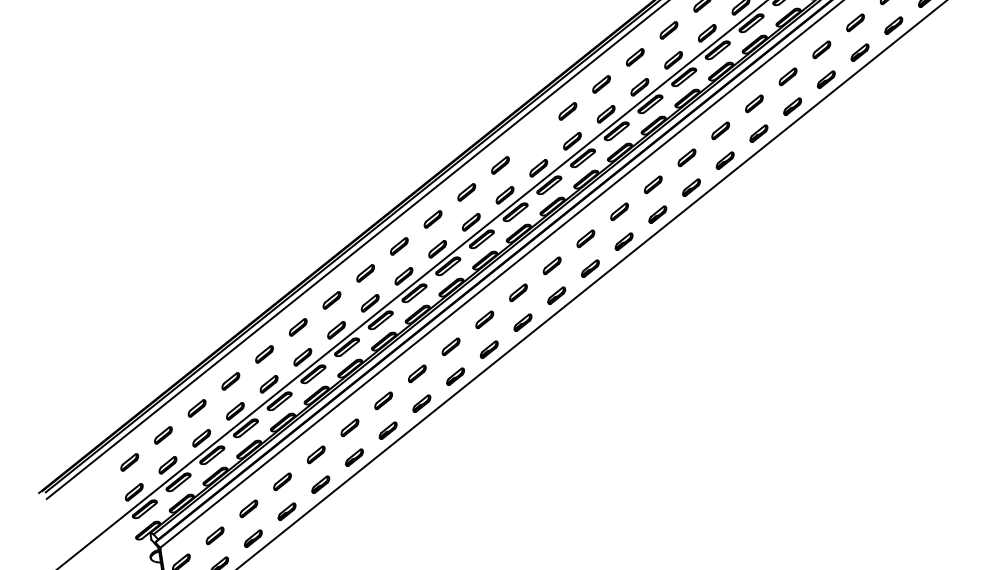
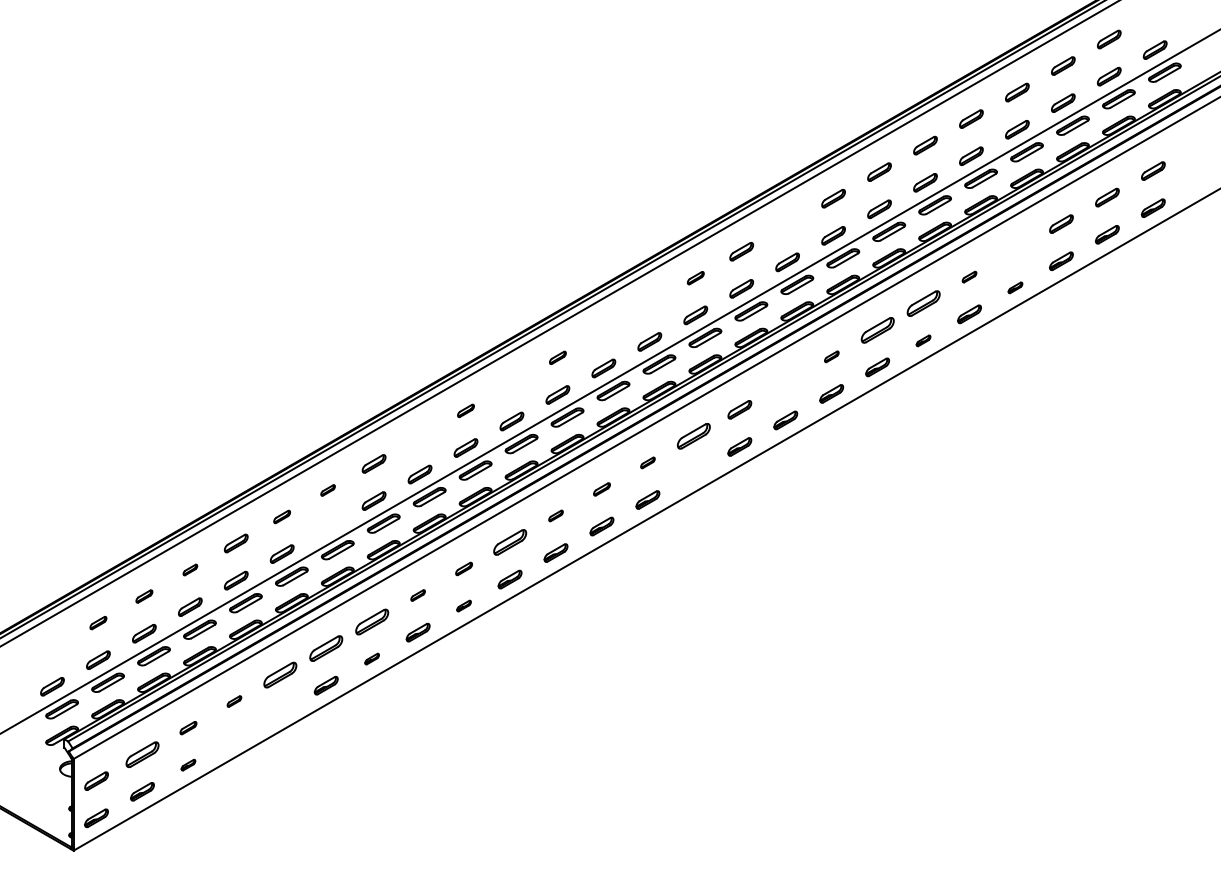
part: (855, 22) -> (1015, 250), removed
part: (668, 29) -> (787, 224), removed
part: (821, 49) -> (969, 276), size x0.6
part: (860, 52) -> (1015, 287), size x0.6
part: (787, 76) -> (923, 303), size x1.4
part: (601, 83) -> (695, 277), size x0.7
part: (754, 103) -> (877, 329), size x1.4
part: (792, 106) -> (923, 340), size x0.6
part: (567, 111) -> (649, 304), removed
part: (720, 130) -> (831, 356), size x0.6
part: (686, 158) -> (785, 383), removed
part: (500, 165) -> (557, 357), size x0.7
part: (466, 192) -> (511, 384), removed
part: (619, 212) -> (693, 436), size x1.4
part: (432, 219) -> (465, 410), size x0.7
part: (585, 238) -> (647, 462), size x0.6
part: (623, 241) -> (693, 473), removed
part: (398, 246) -> (419, 437), removed
part: (551, 266) -> (601, 489), size x0.7
part: (517, 292) -> (555, 515), size x0.6
part: (331, 300) -> (327, 490), size x0.6
part: (484, 319) -> (509, 542), size x1.4
part: (297, 327) -> (281, 516), size x0.7
part: (335, 330) -> (327, 527), removed
part: (450, 346) -> (463, 568), size x0.7
part: (416, 373) -> (417, 595), size x0.6
part: (455, 376) -> (463, 605), size x0.6
part: (230, 380) -> (190, 569), size x0.6
part: (383, 400) -> (372, 621), size x1.4
part: (197, 408) -> (144, 596), size x0.7
part: (350, 427) -> (326, 648), size x1.4
part: (387, 430) -> (371, 658), size x0.6
part: (163, 434) -> (98, 622), size x0.7
part: (316, 454) -> (280, 674), size x1.4
part: (129, 462) -> (52, 649), removed
part: (282, 481) -> (234, 701), size x0.6
part: (320, 484) -> (279, 711), removed
part: (248, 508) -> (188, 727), size x0.7
part: (286, 511) -> (233, 738), removed
part: (215, 535) -> (142, 754), size x1.4
part: (253, 538) -> (188, 764), size x0.6

